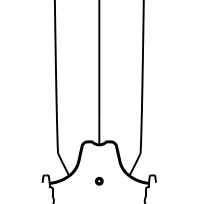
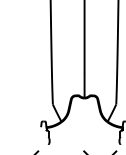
part: (99, 180) -> (84, 125), removed

